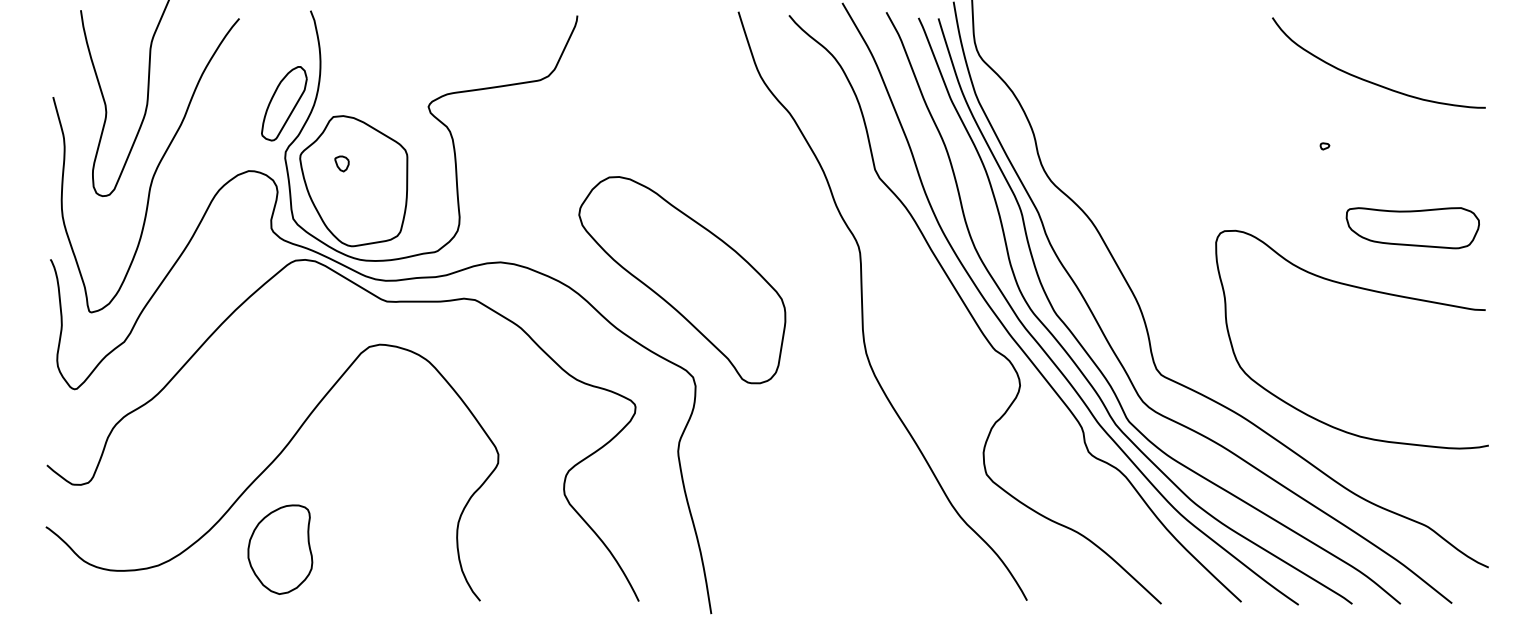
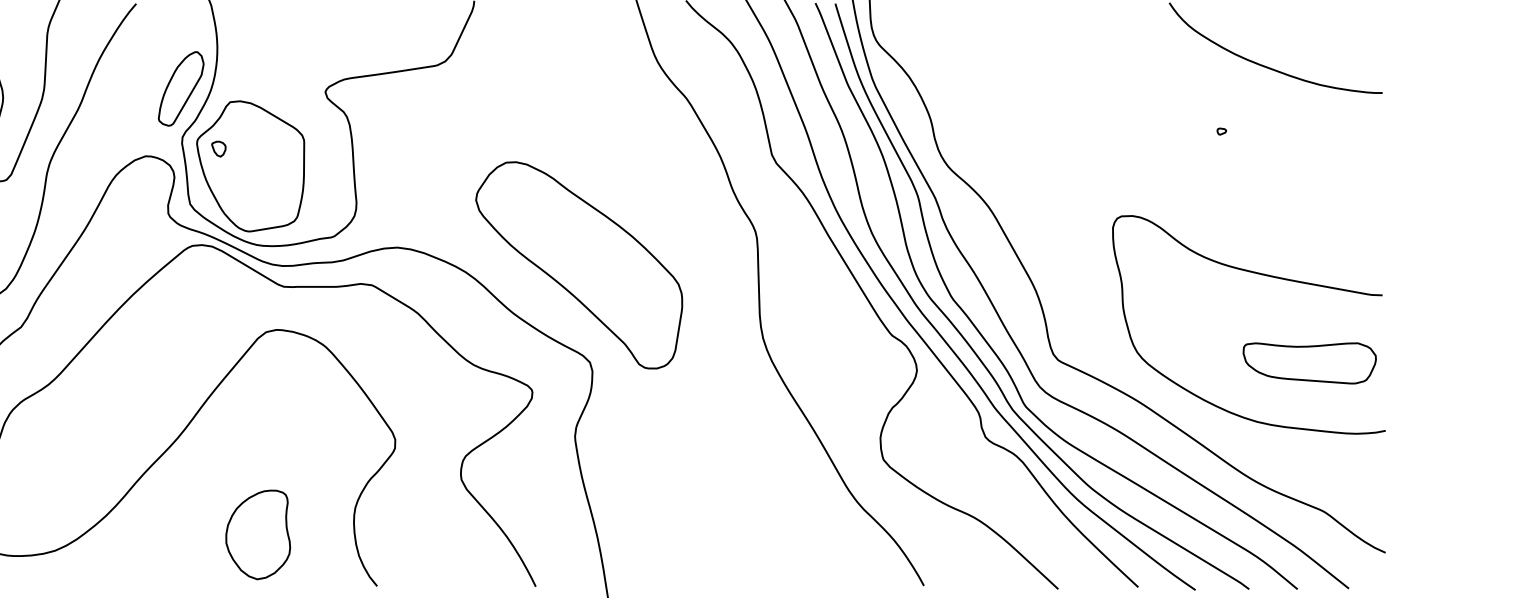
part: (341, 163) -> (218, 148), moved
part: (1412, 228) -> (1309, 363), moved
part: (280, 549) -> (258, 534), moved

